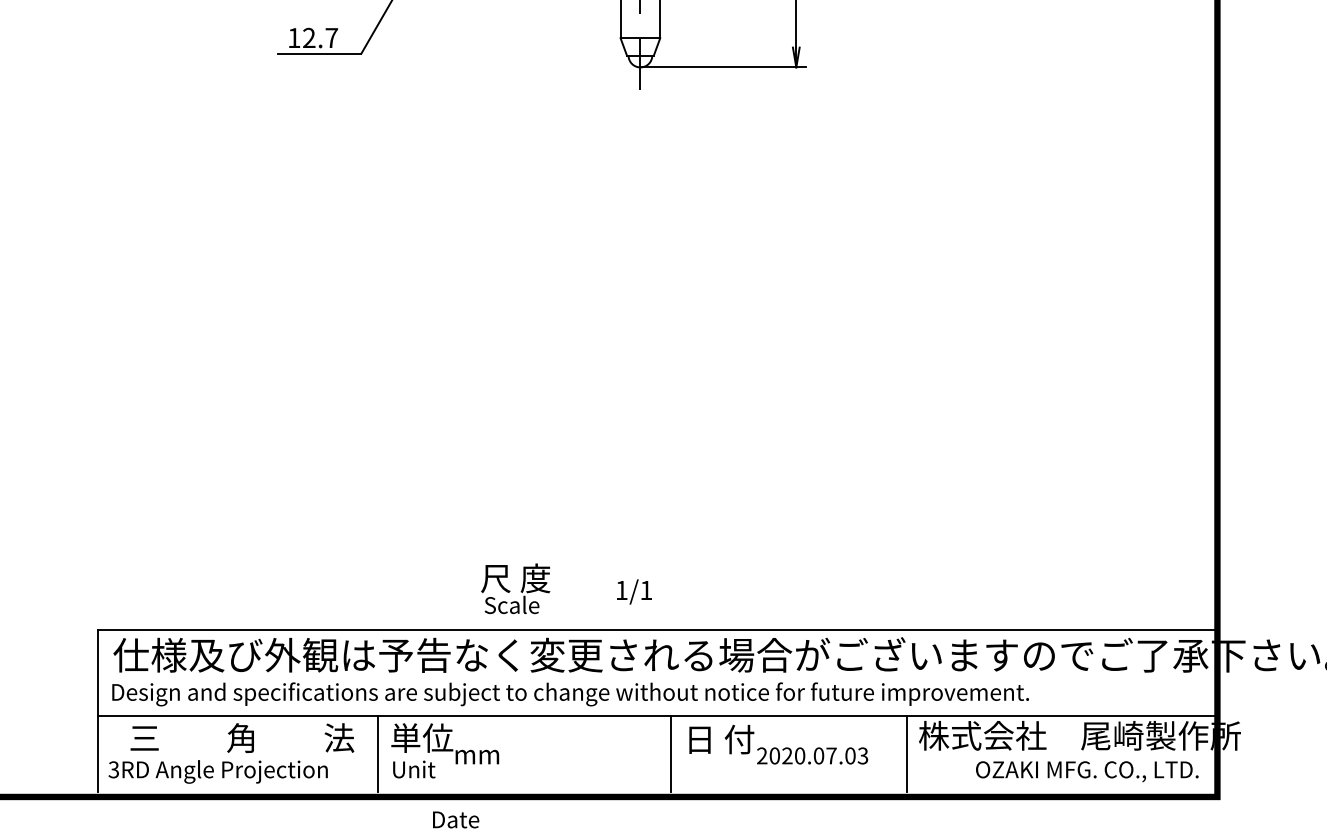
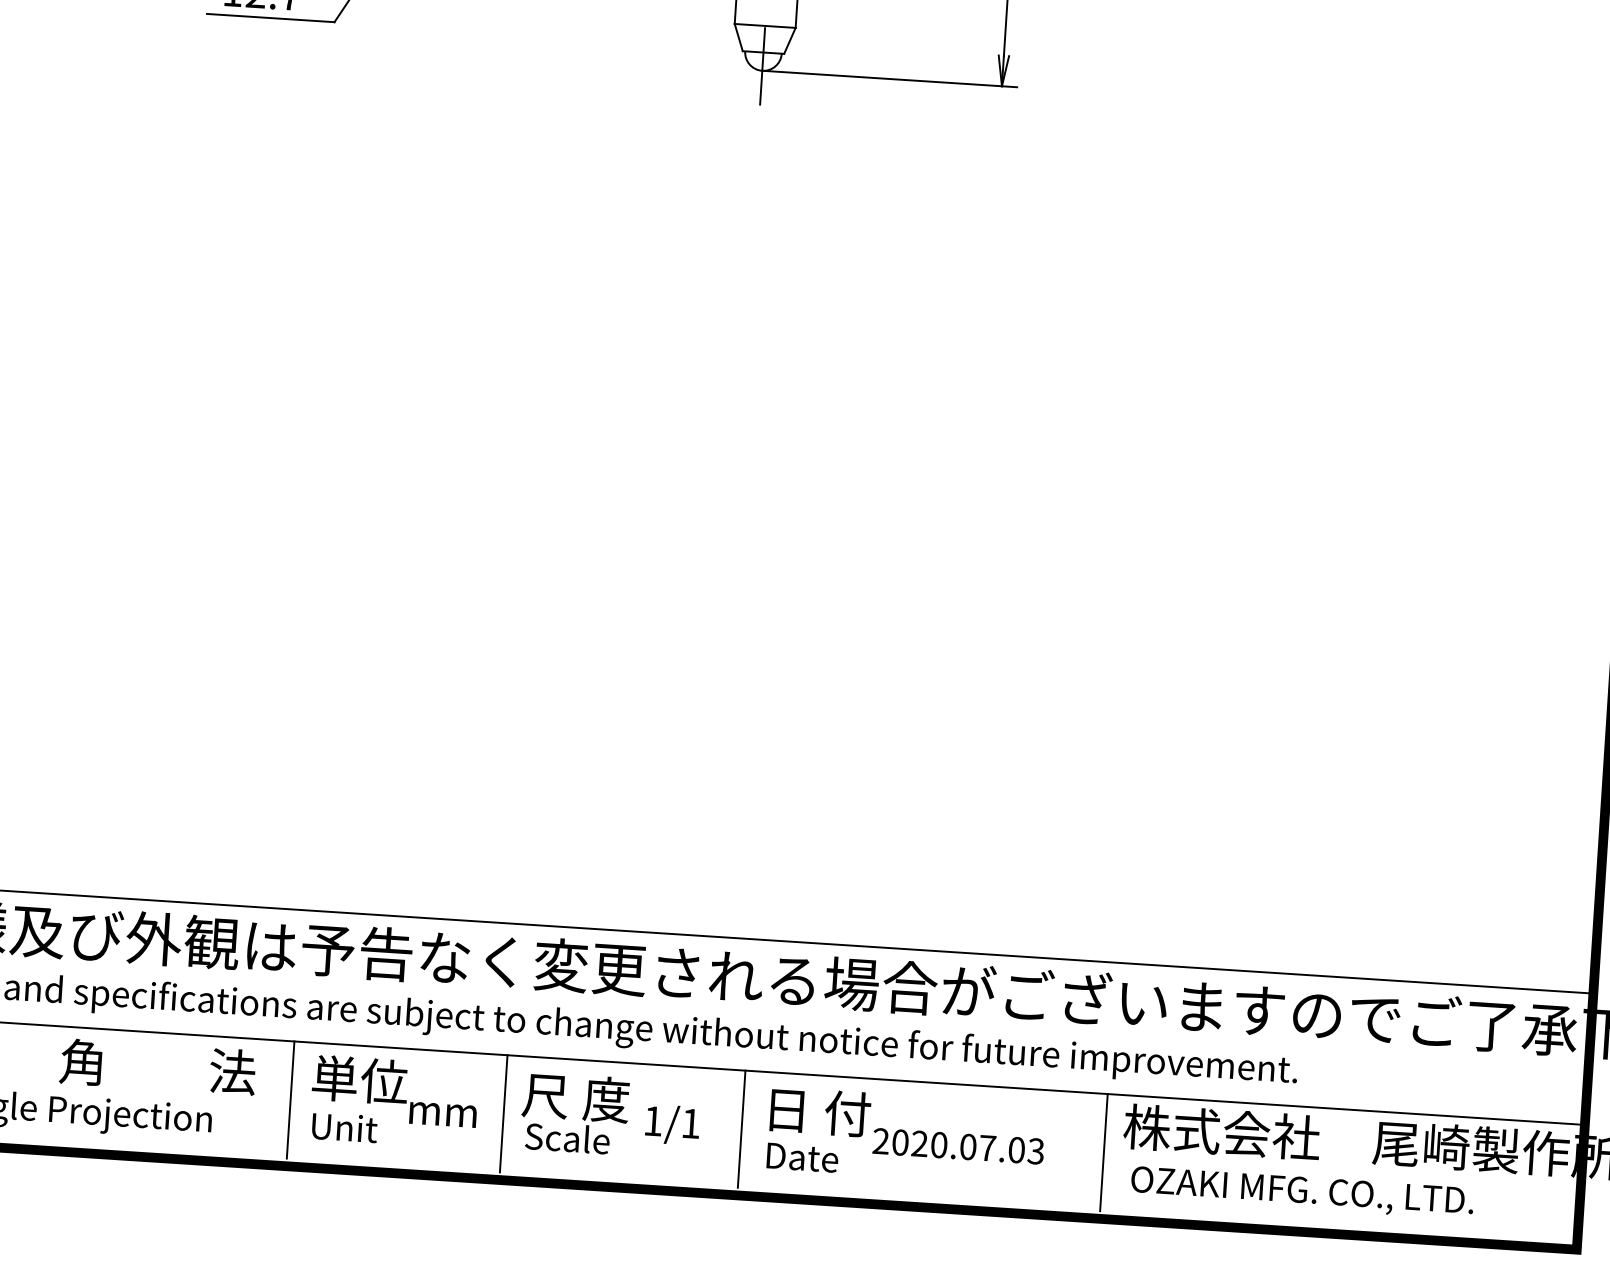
text: (515, 588) -> (574, 1113), moved
text: (634, 591) -> (672, 1124), moved
line: (516, 753) -> (503, 1113), added
text: (1087, 771) -> (1302, 1192), moved
text: (456, 819) -> (803, 1157), moved

